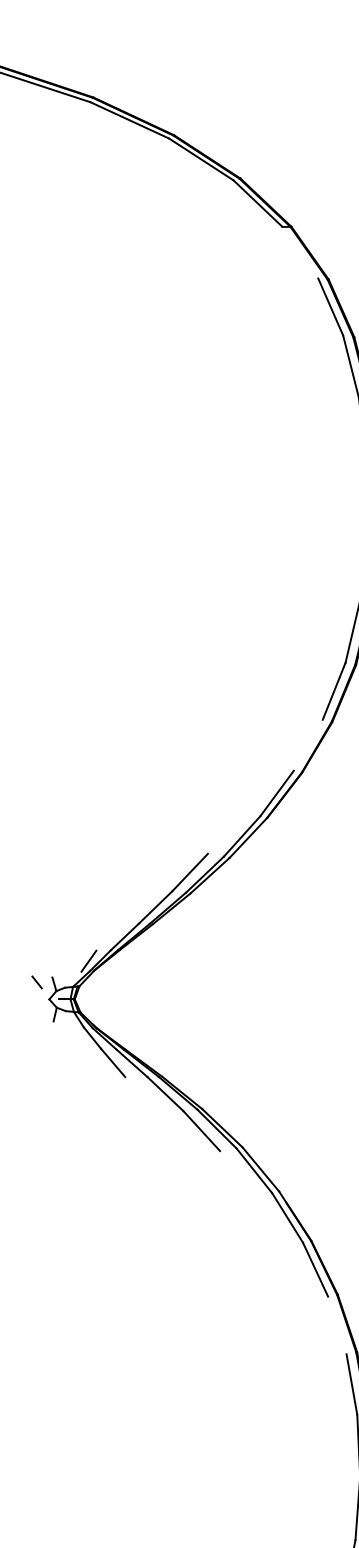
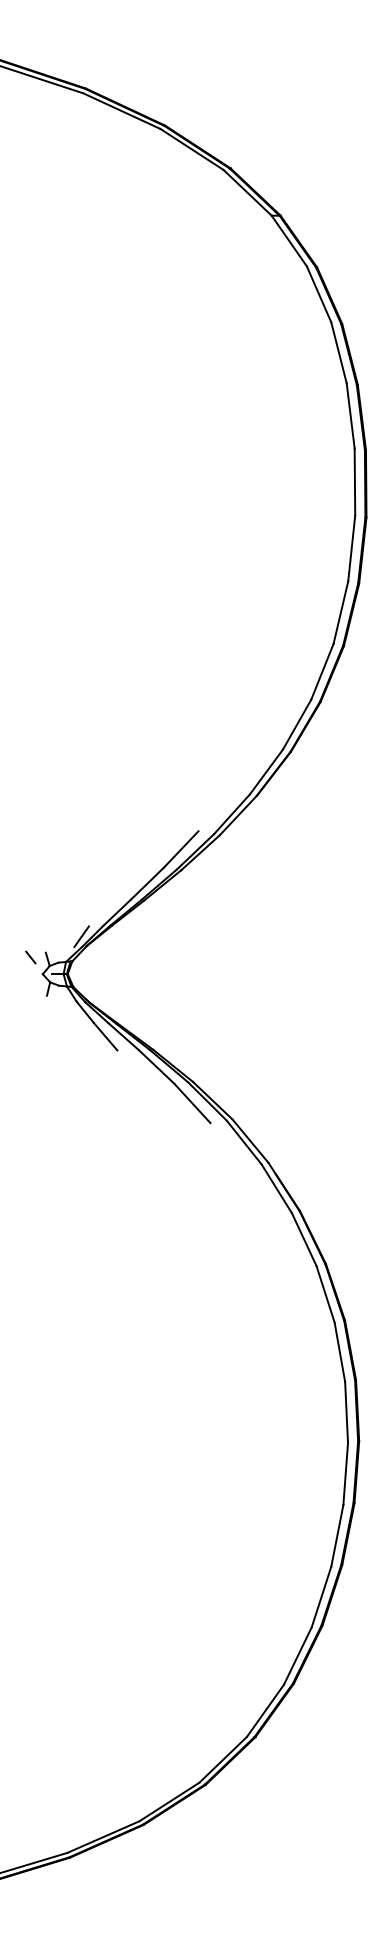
line: (299, 252) -> (288, 240), added
line: (307, 745) -> (296, 724), added
line: (337, 1325) -> (325, 1294), added

